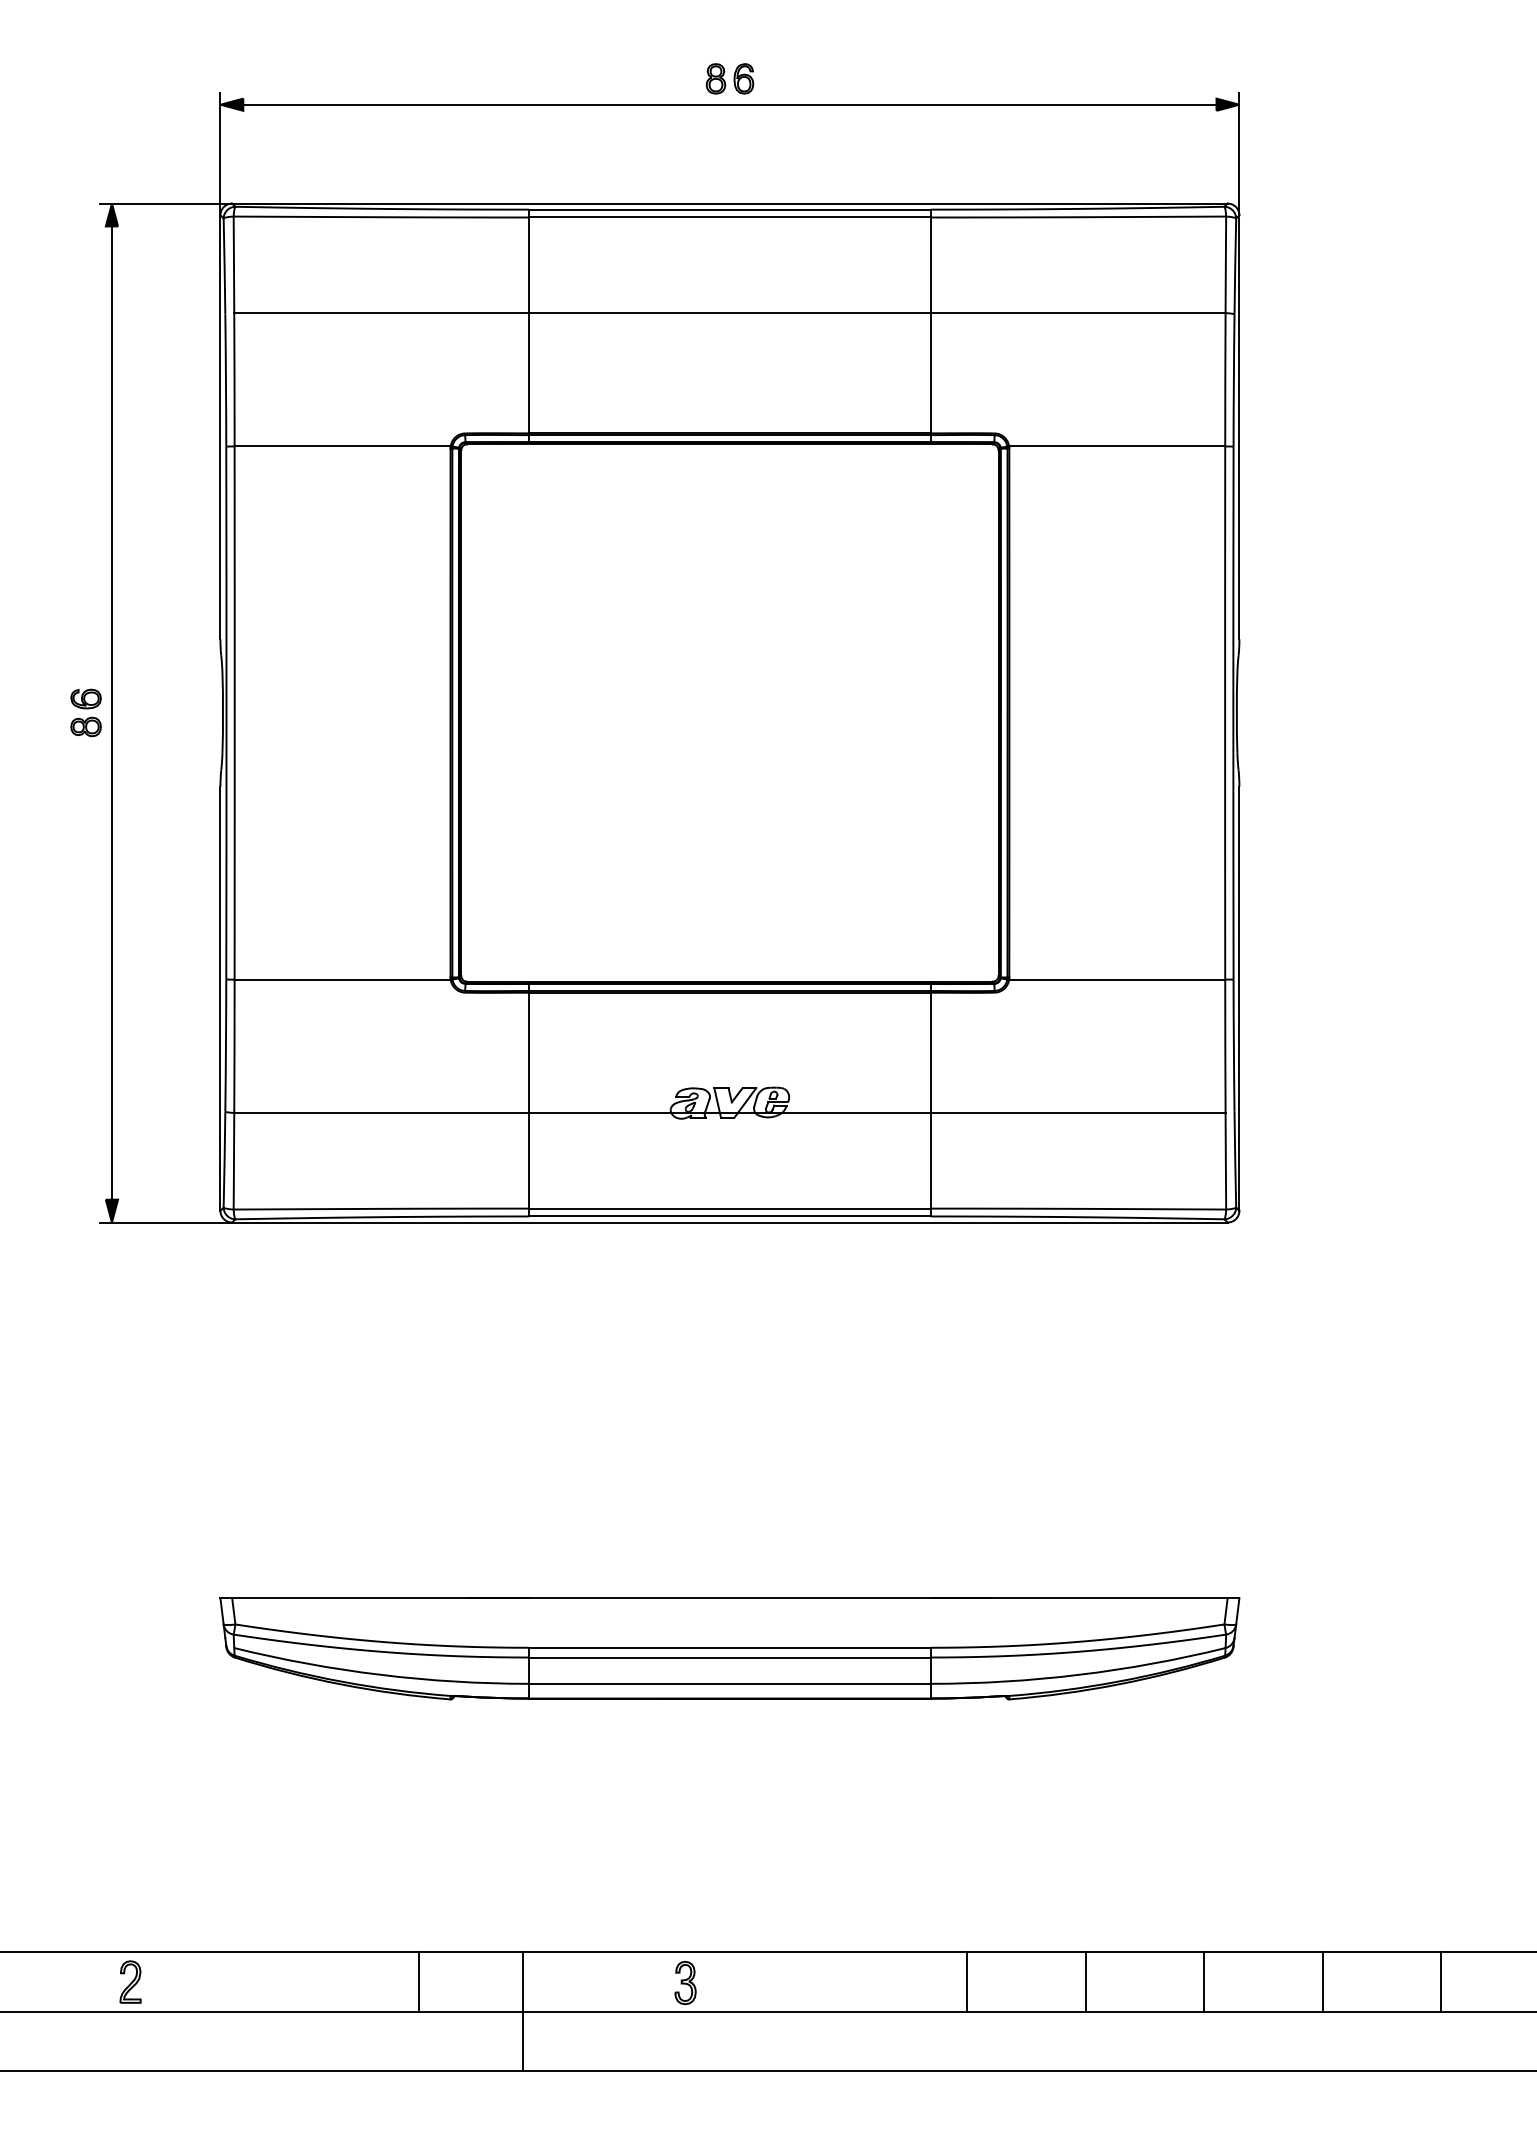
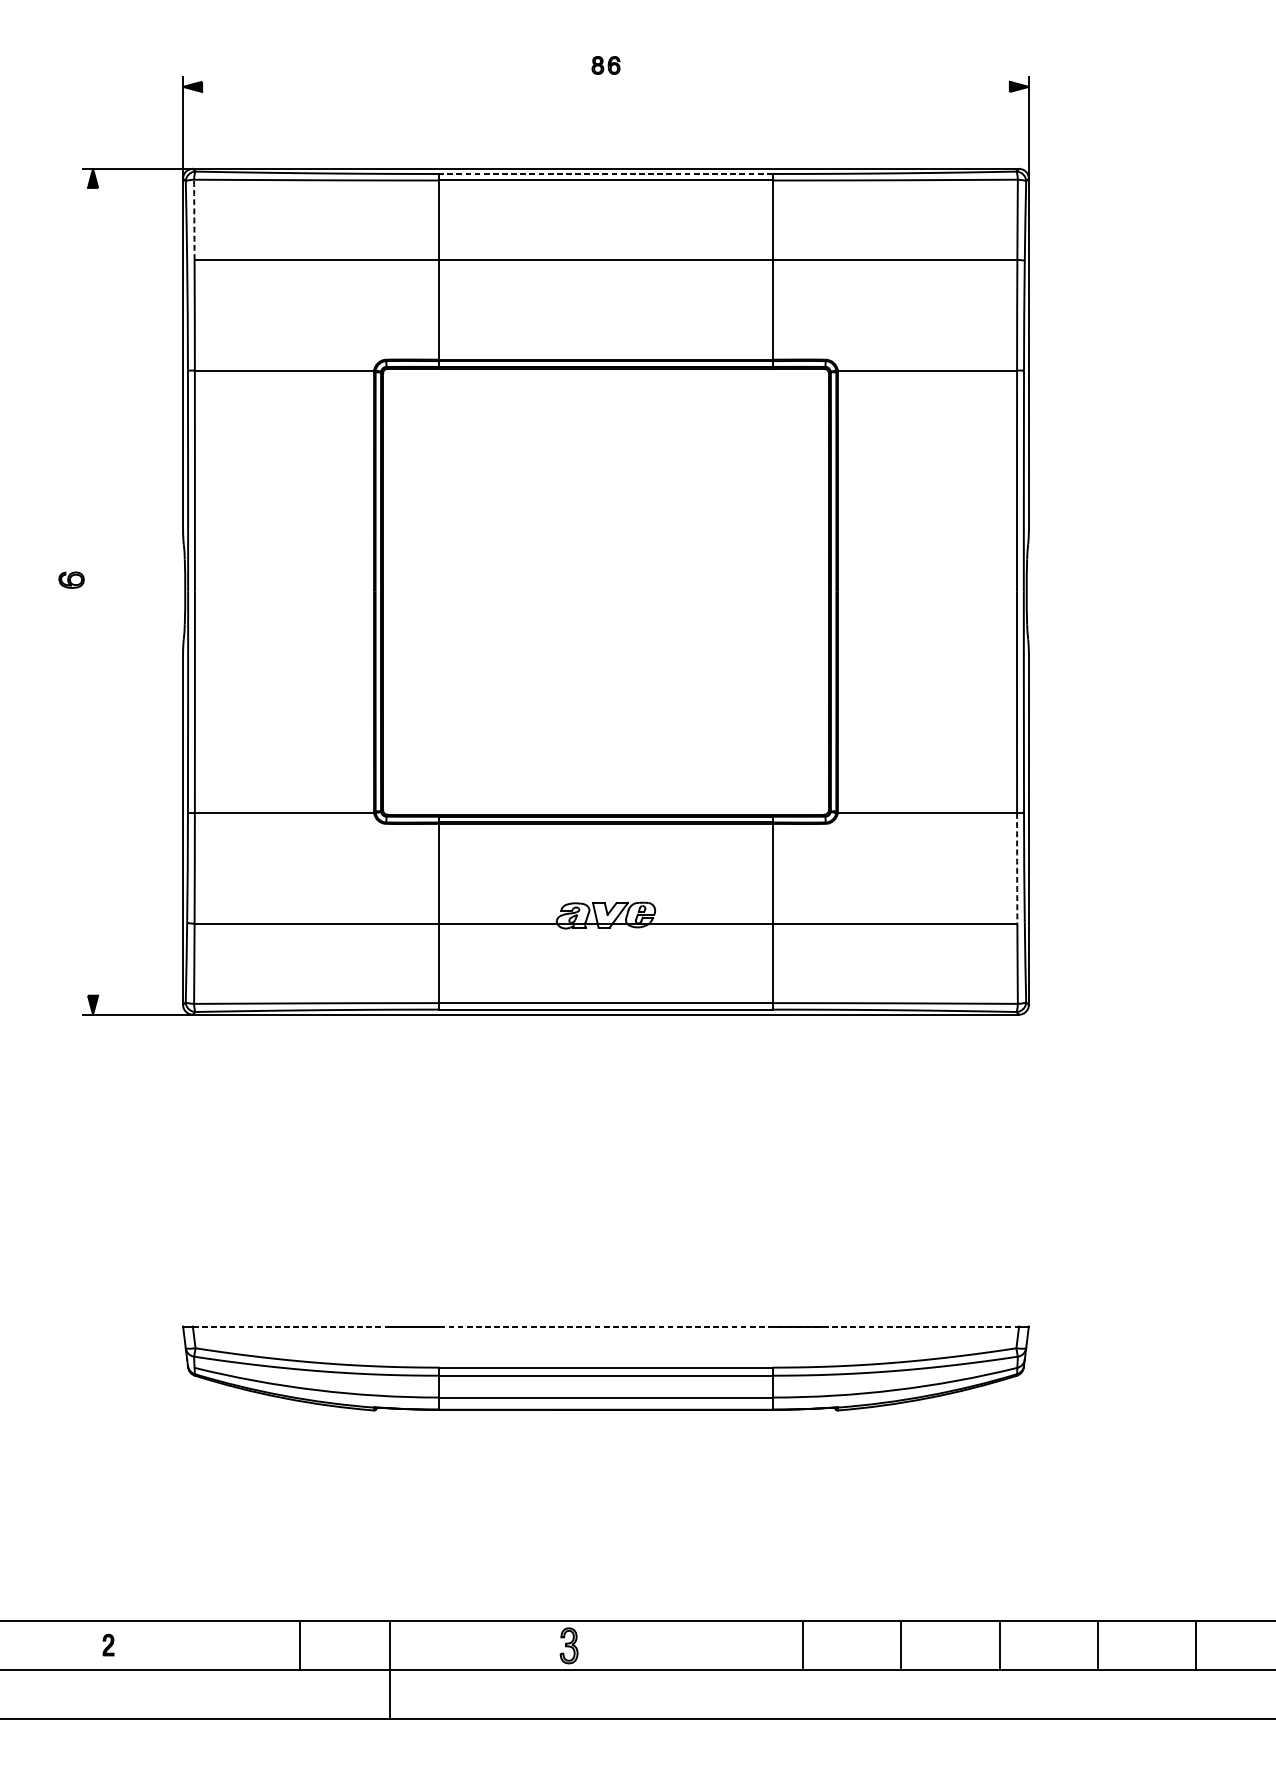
part: (729, 78) -> (605, 65), size x0.7
line: (729, 104) -> (605, 86), removed
line: (729, 209) -> (605, 173), solid -> dashed
arc: (233, 264) -> (193, 219), solid -> dashed
line: (111, 712) -> (92, 591), removed
part: (85, 726) -> (71, 602), removed
arc: (1225, 1046) -> (1017, 868), solid -> dashed
line: (729, 1598) -> (605, 1326), solid -> dashed
part: (130, 1981) -> (108, 1644), size x0.6
line: (419, 1981) -> (300, 1644), moved
line: (522, 2011) -> (389, 1669), moved

